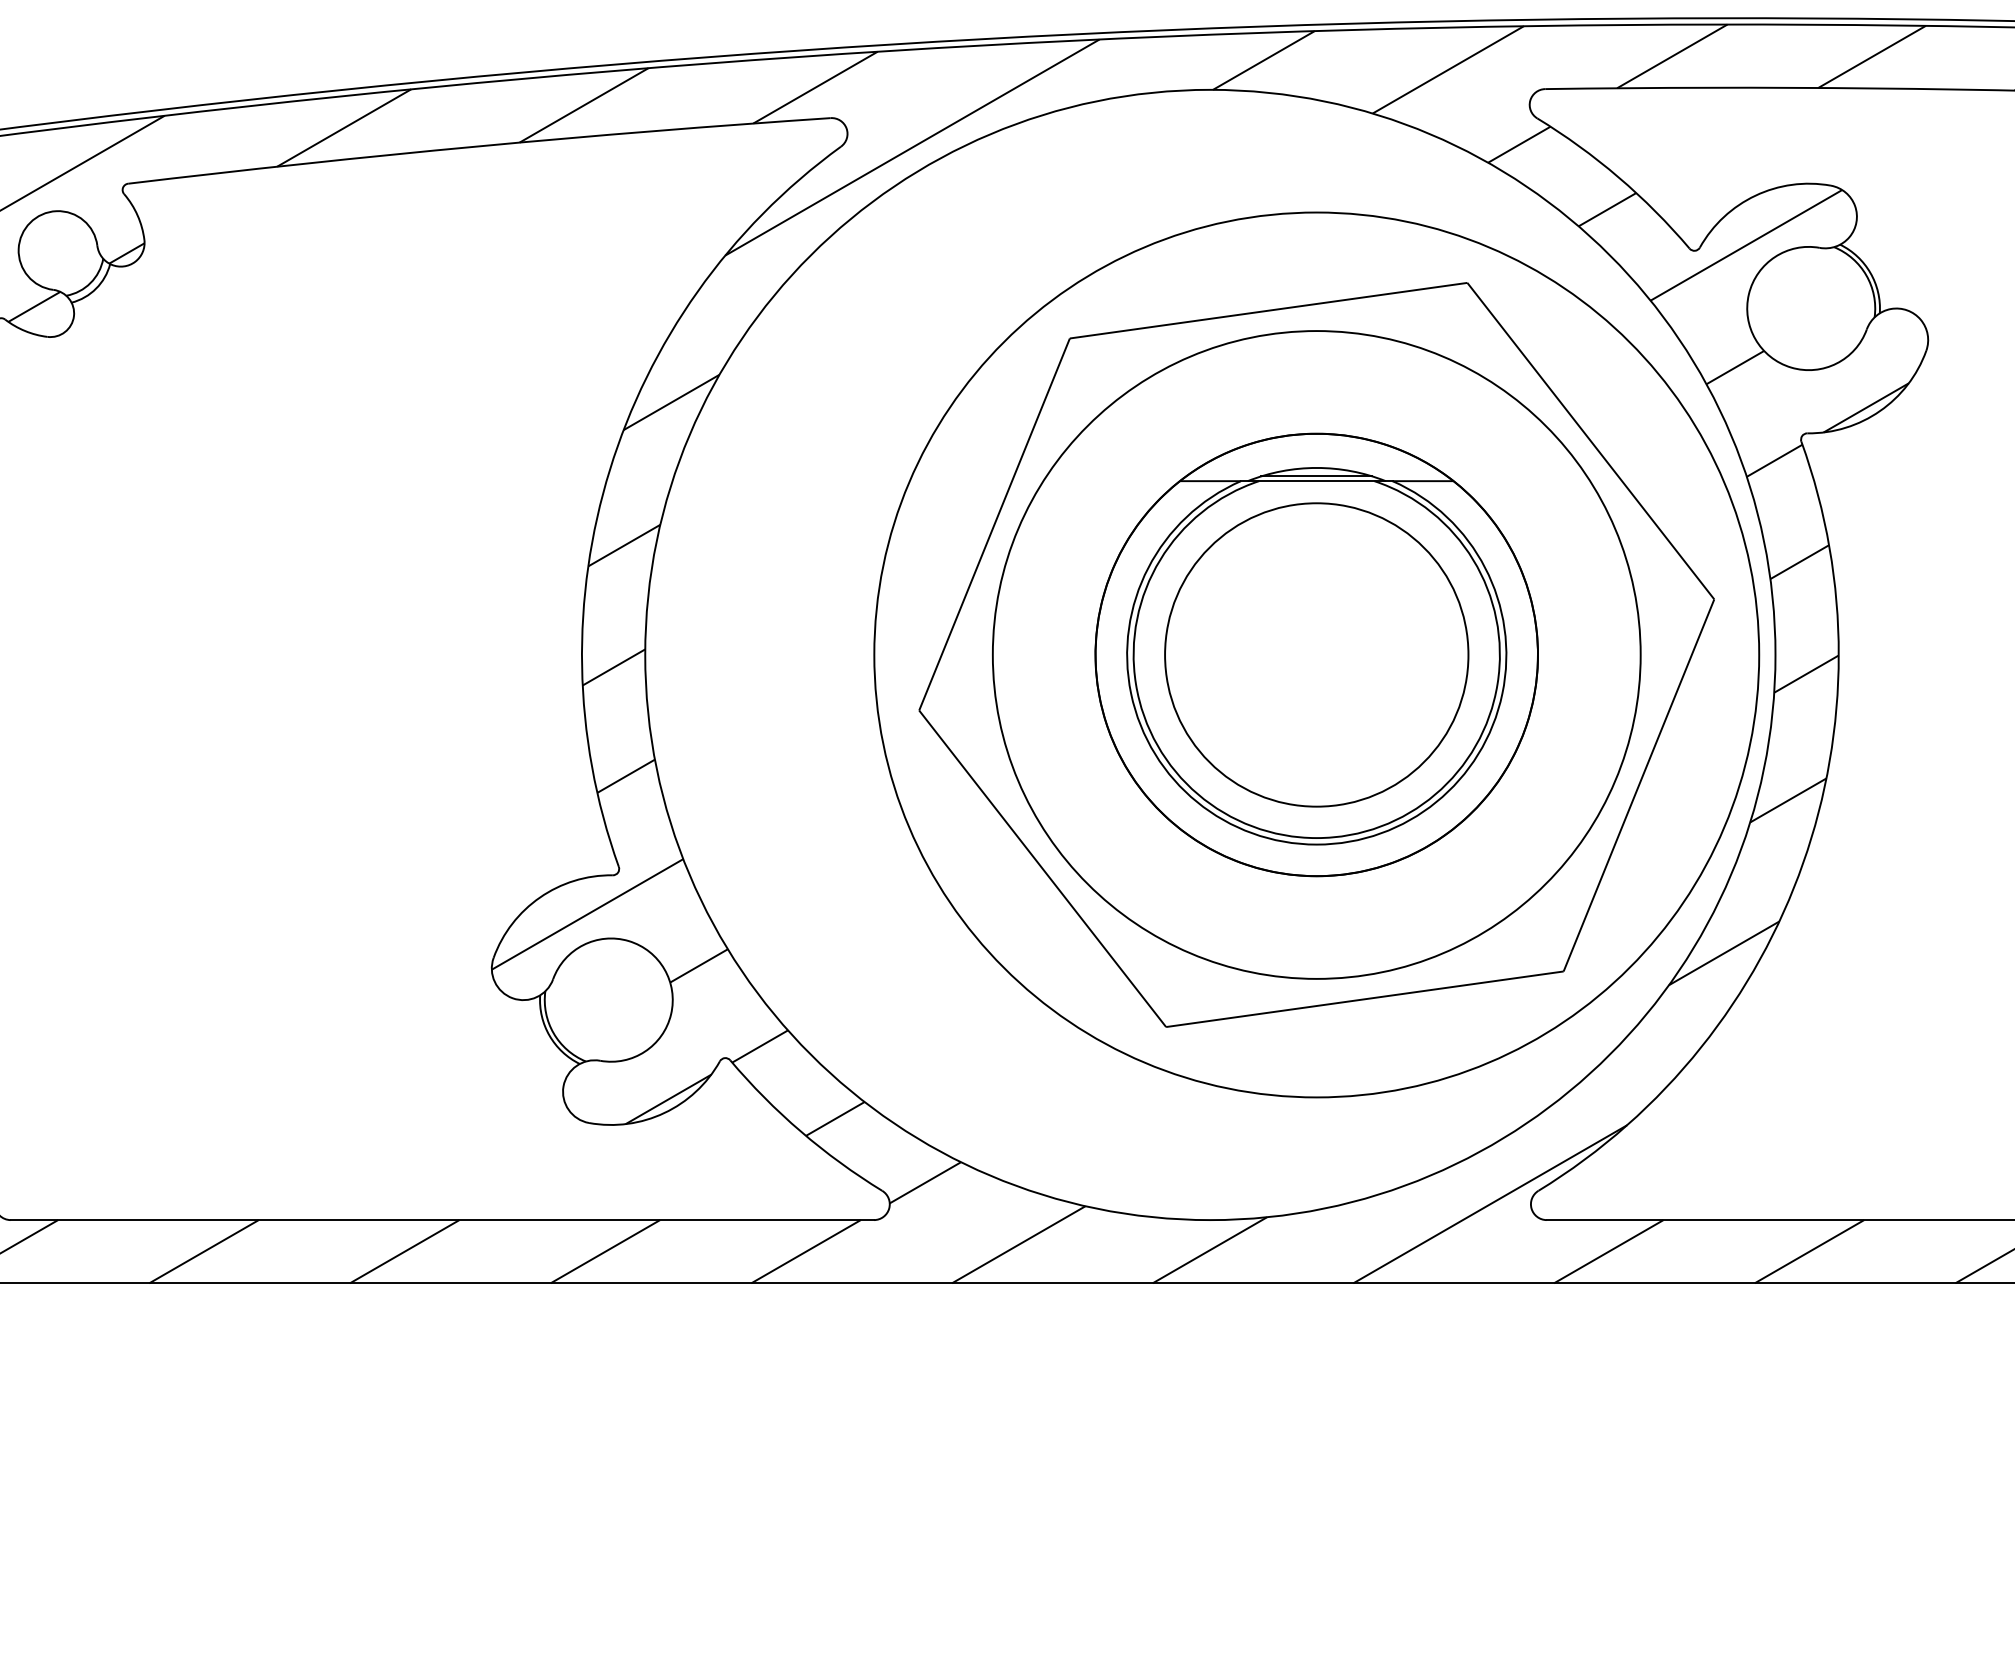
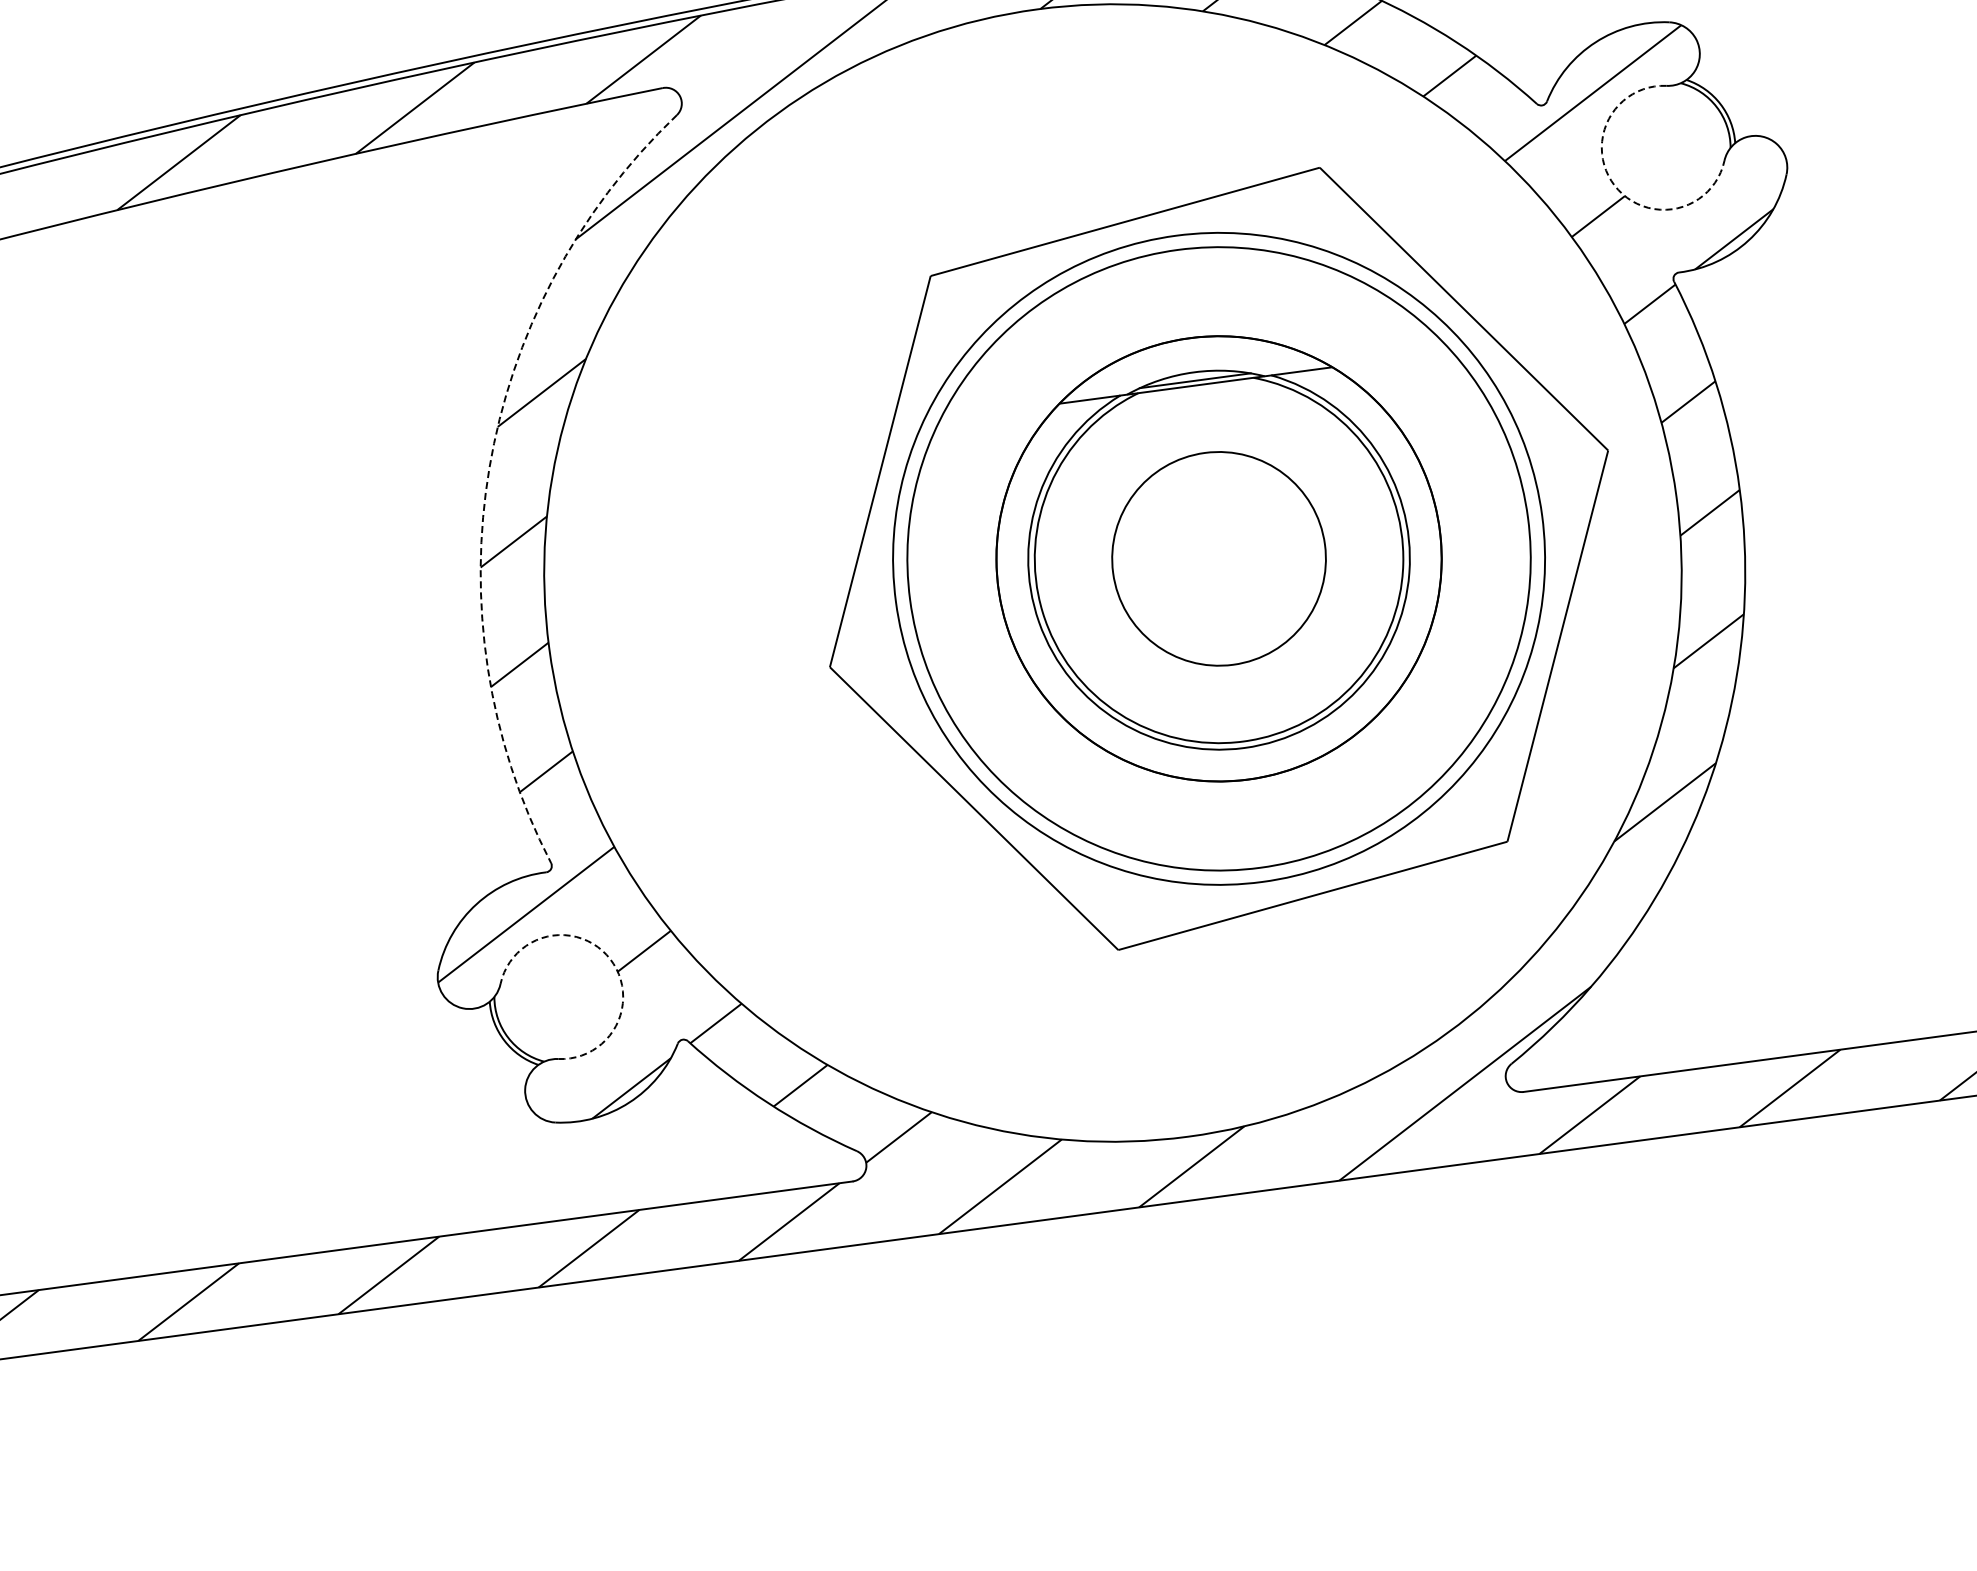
arc: (1755, 339) -> (1614, 185), solid -> dashed
arc: (609, 469) -> (488, 467), solid -> dashed
circle: (1316, 654) -> (1218, 558), size x0.7
circle: (1316, 654) -> (1218, 558), size x0.7
arc: (664, 969) -> (610, 959), solid -> dashed

